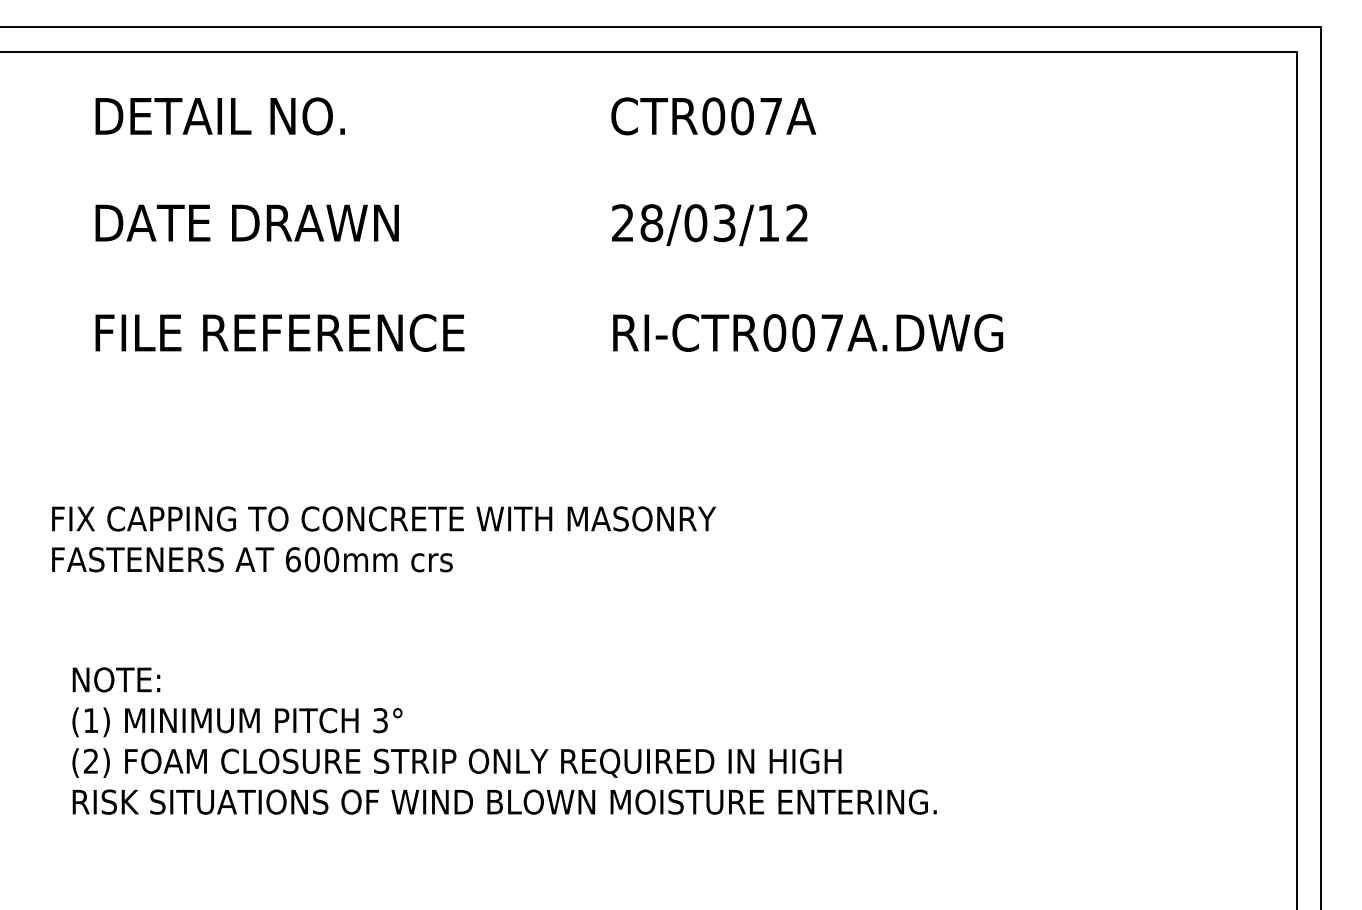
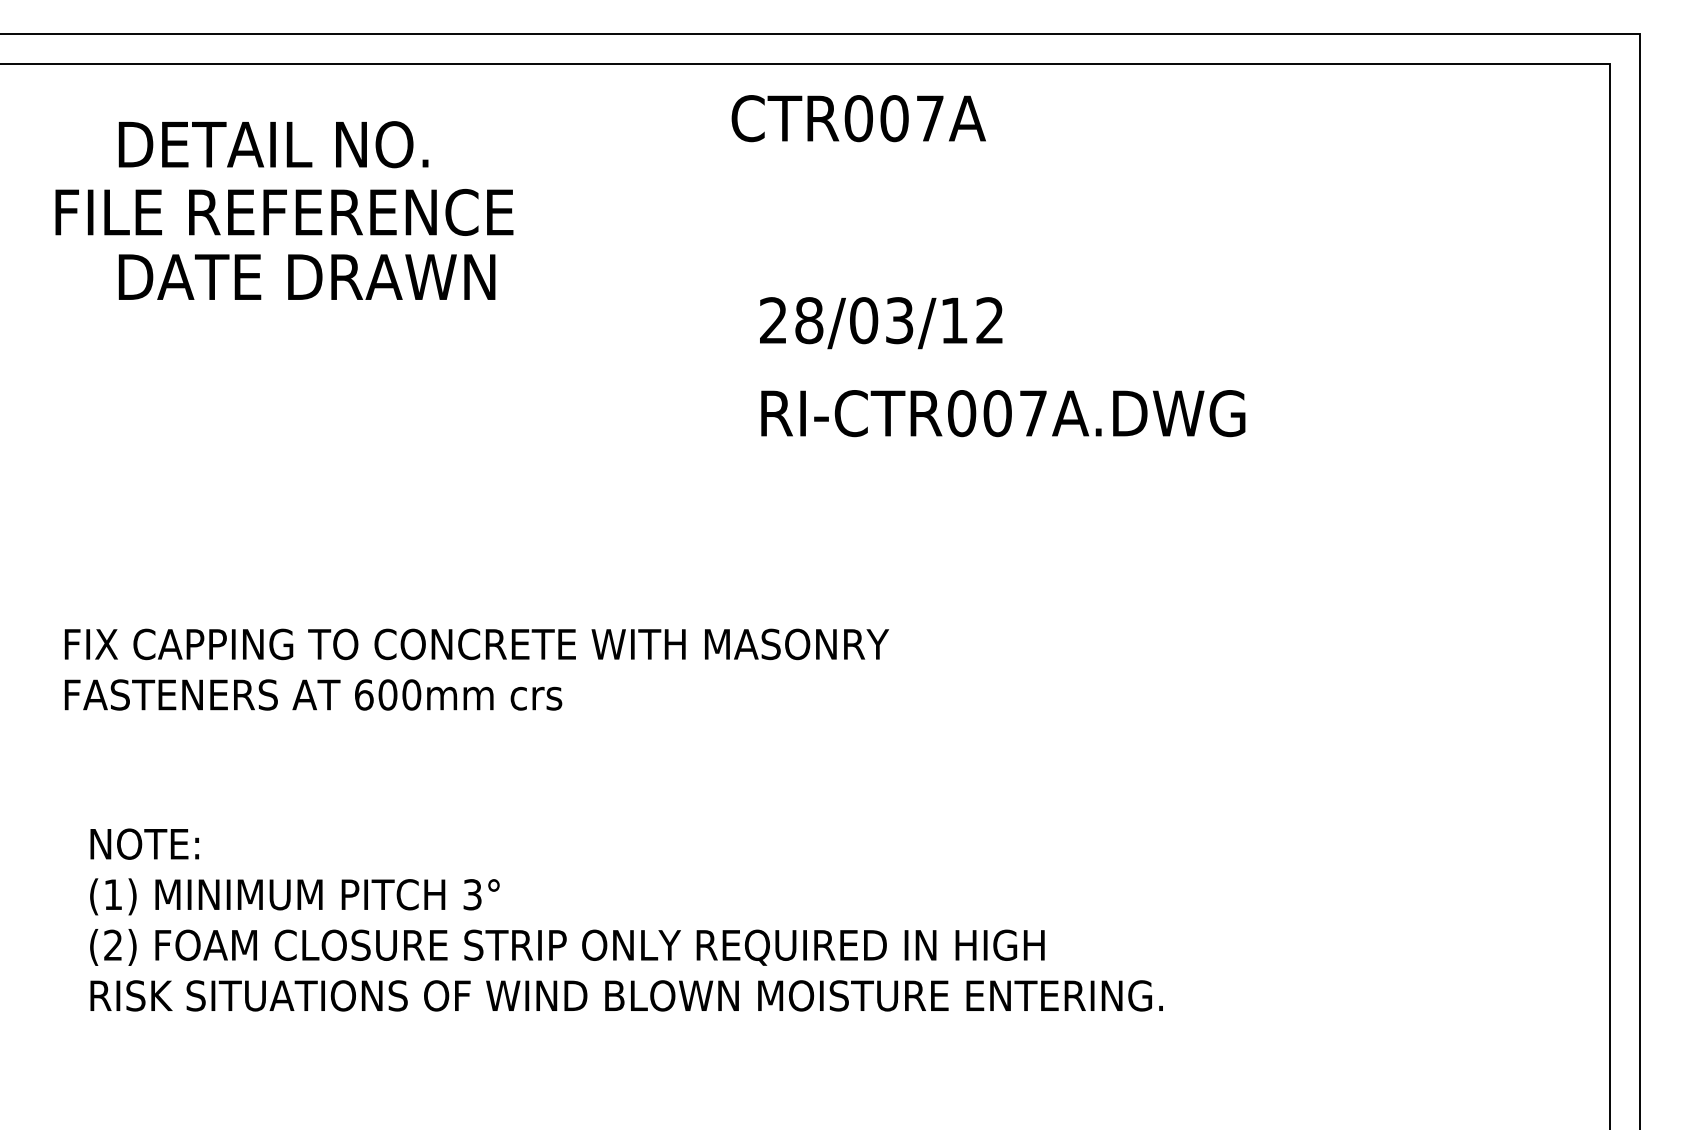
text: (713, 116) -> (858, 118), moved
text: (709, 225) -> (880, 323), moved
text: (279, 332) -> (283, 211), moved

